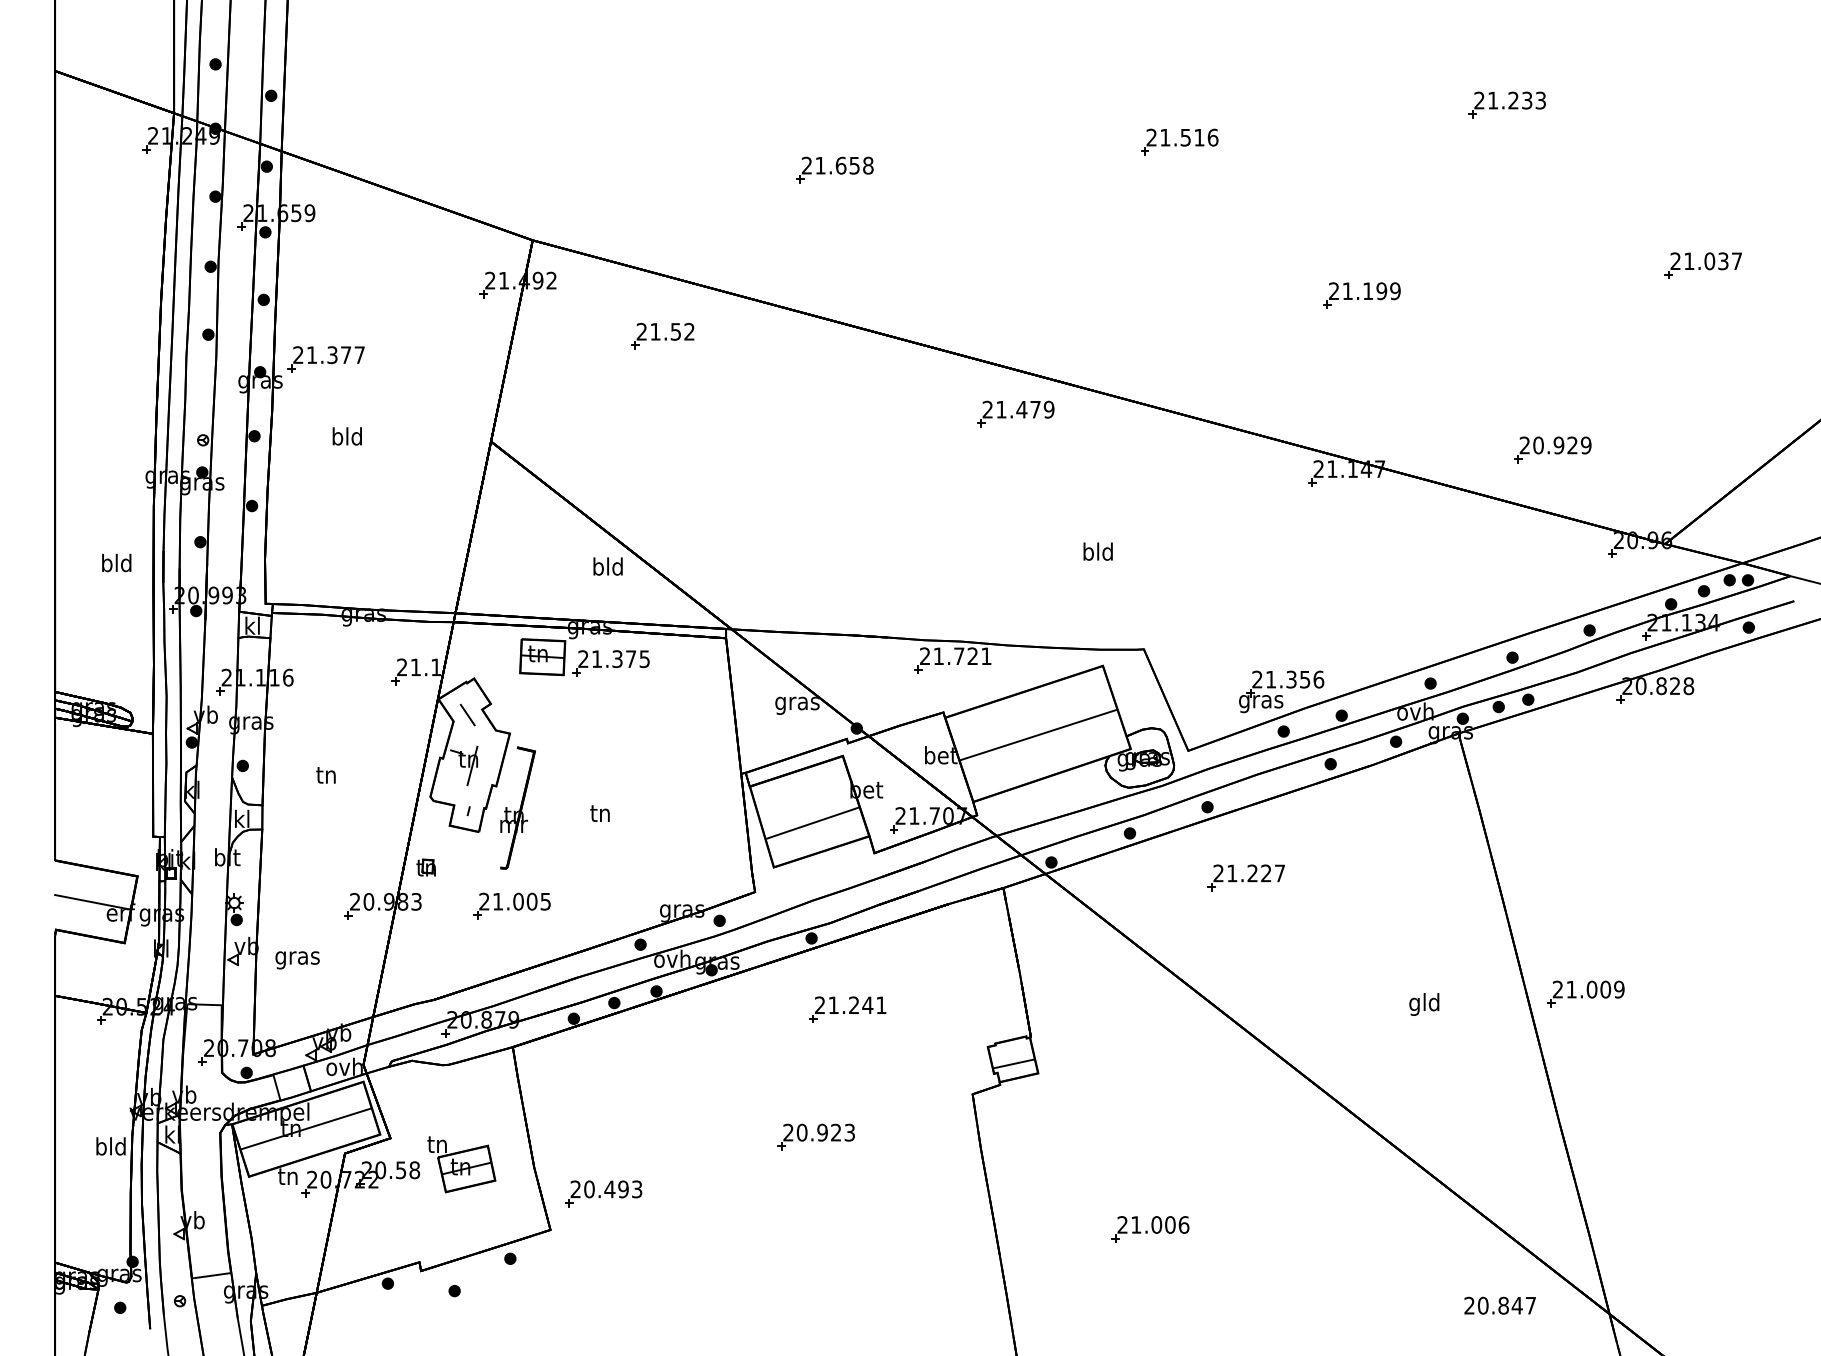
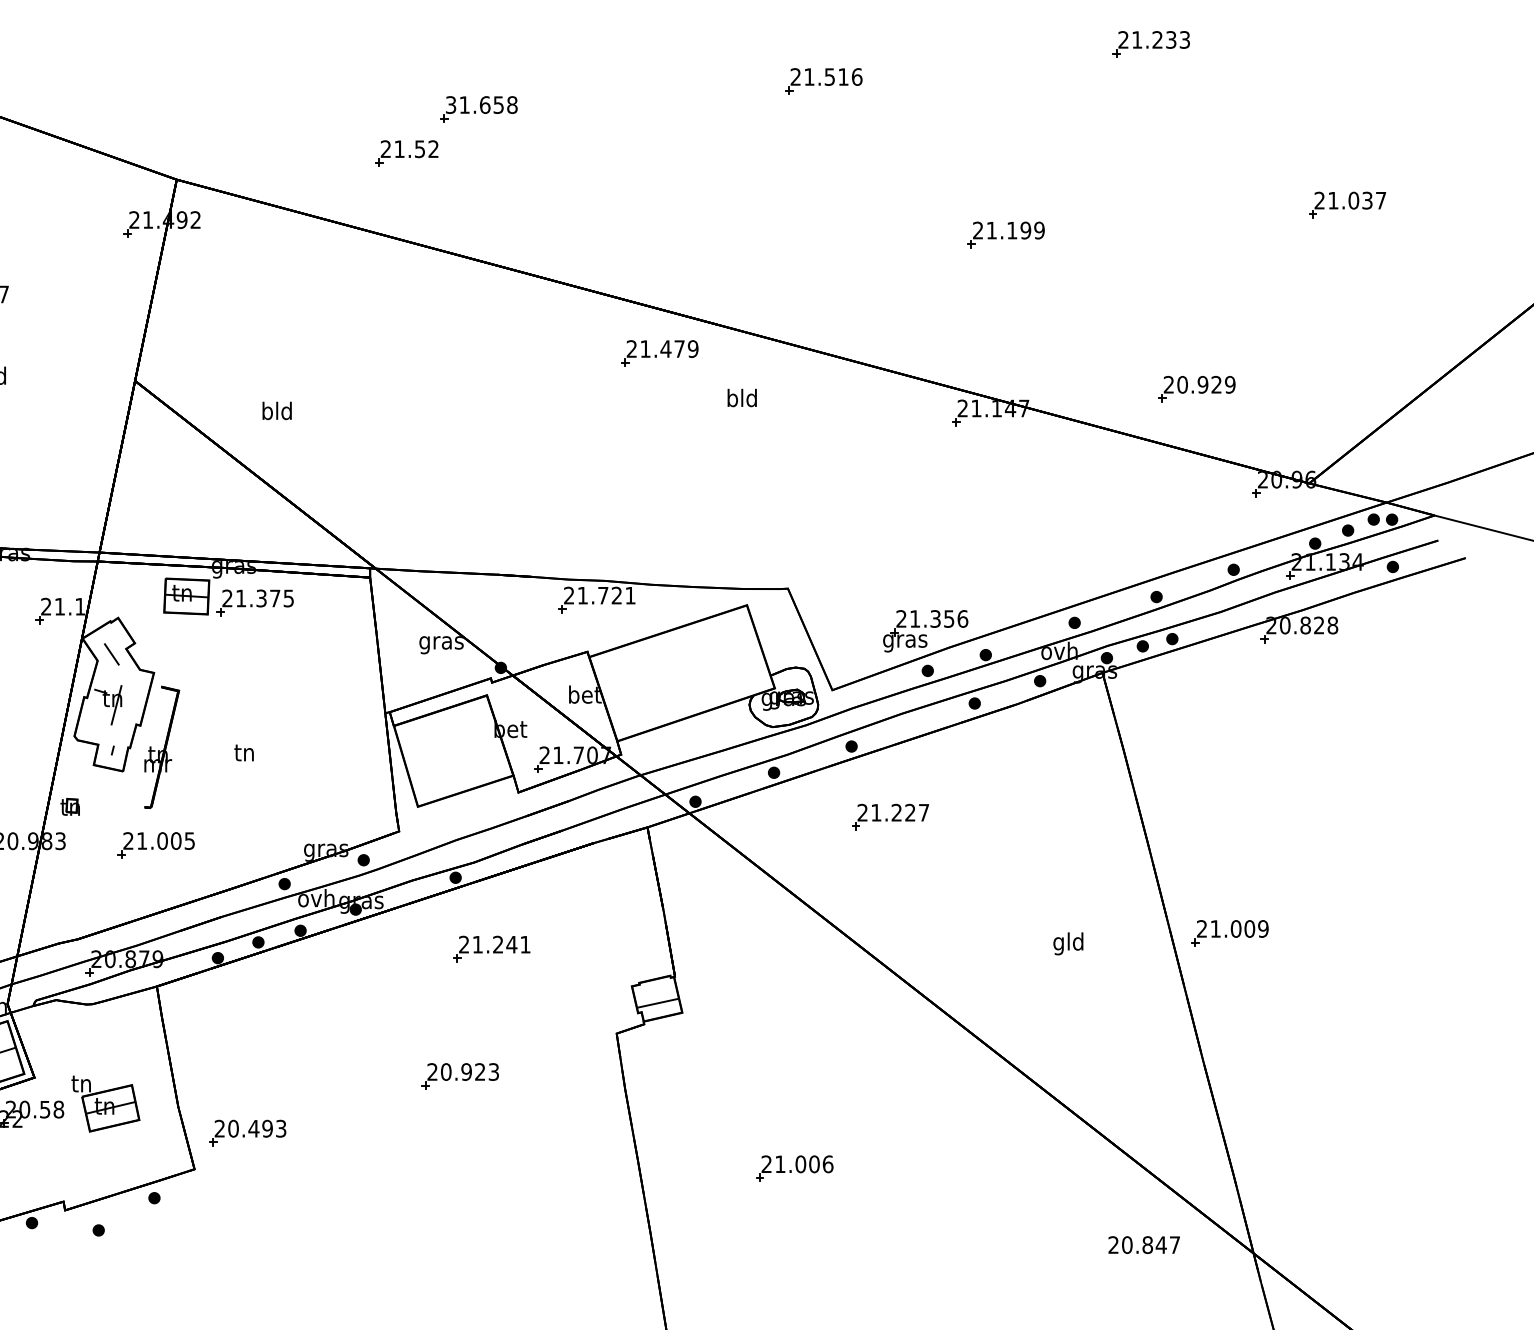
text: (807, 165) -> (451, 104), 21.658 -> 31.658
part: (662, 336) -> (406, 153), moved
text: (1097, 551) -> (741, 397), moved
text: (607, 566) -> (276, 410), moved
line: (1038, 734) -> (682, 673), removed
line: (813, 822) -> (457, 761), removed

